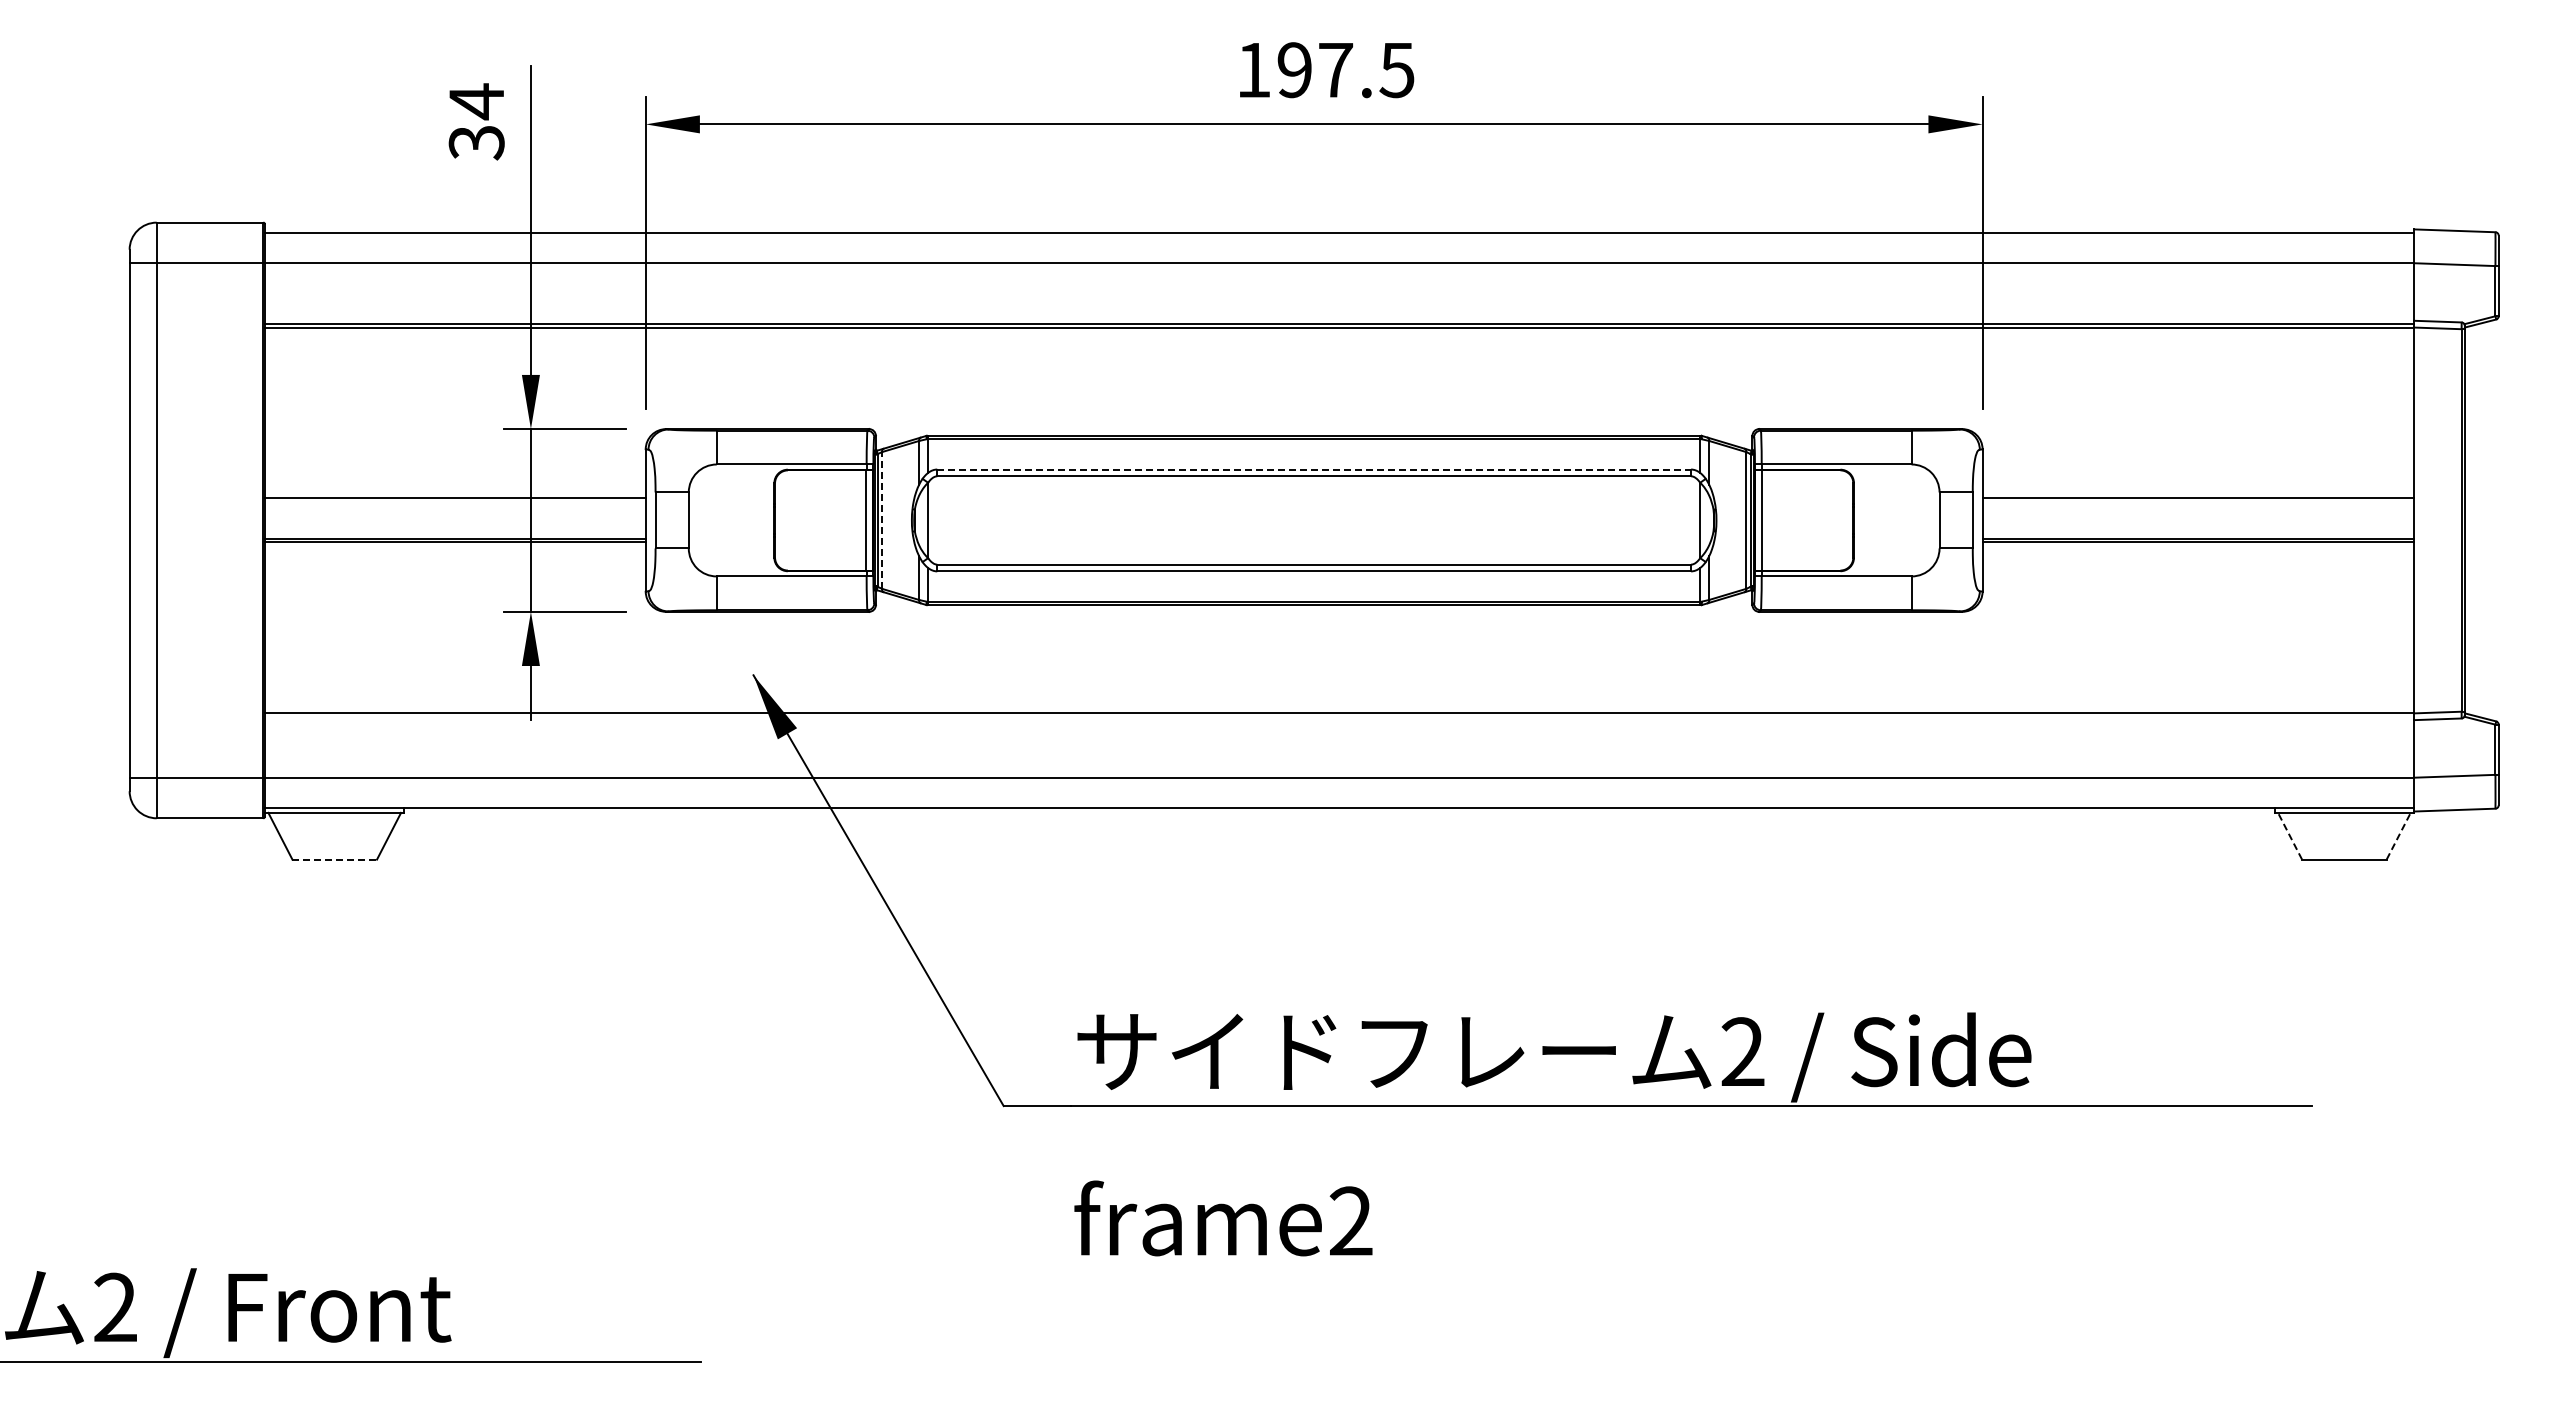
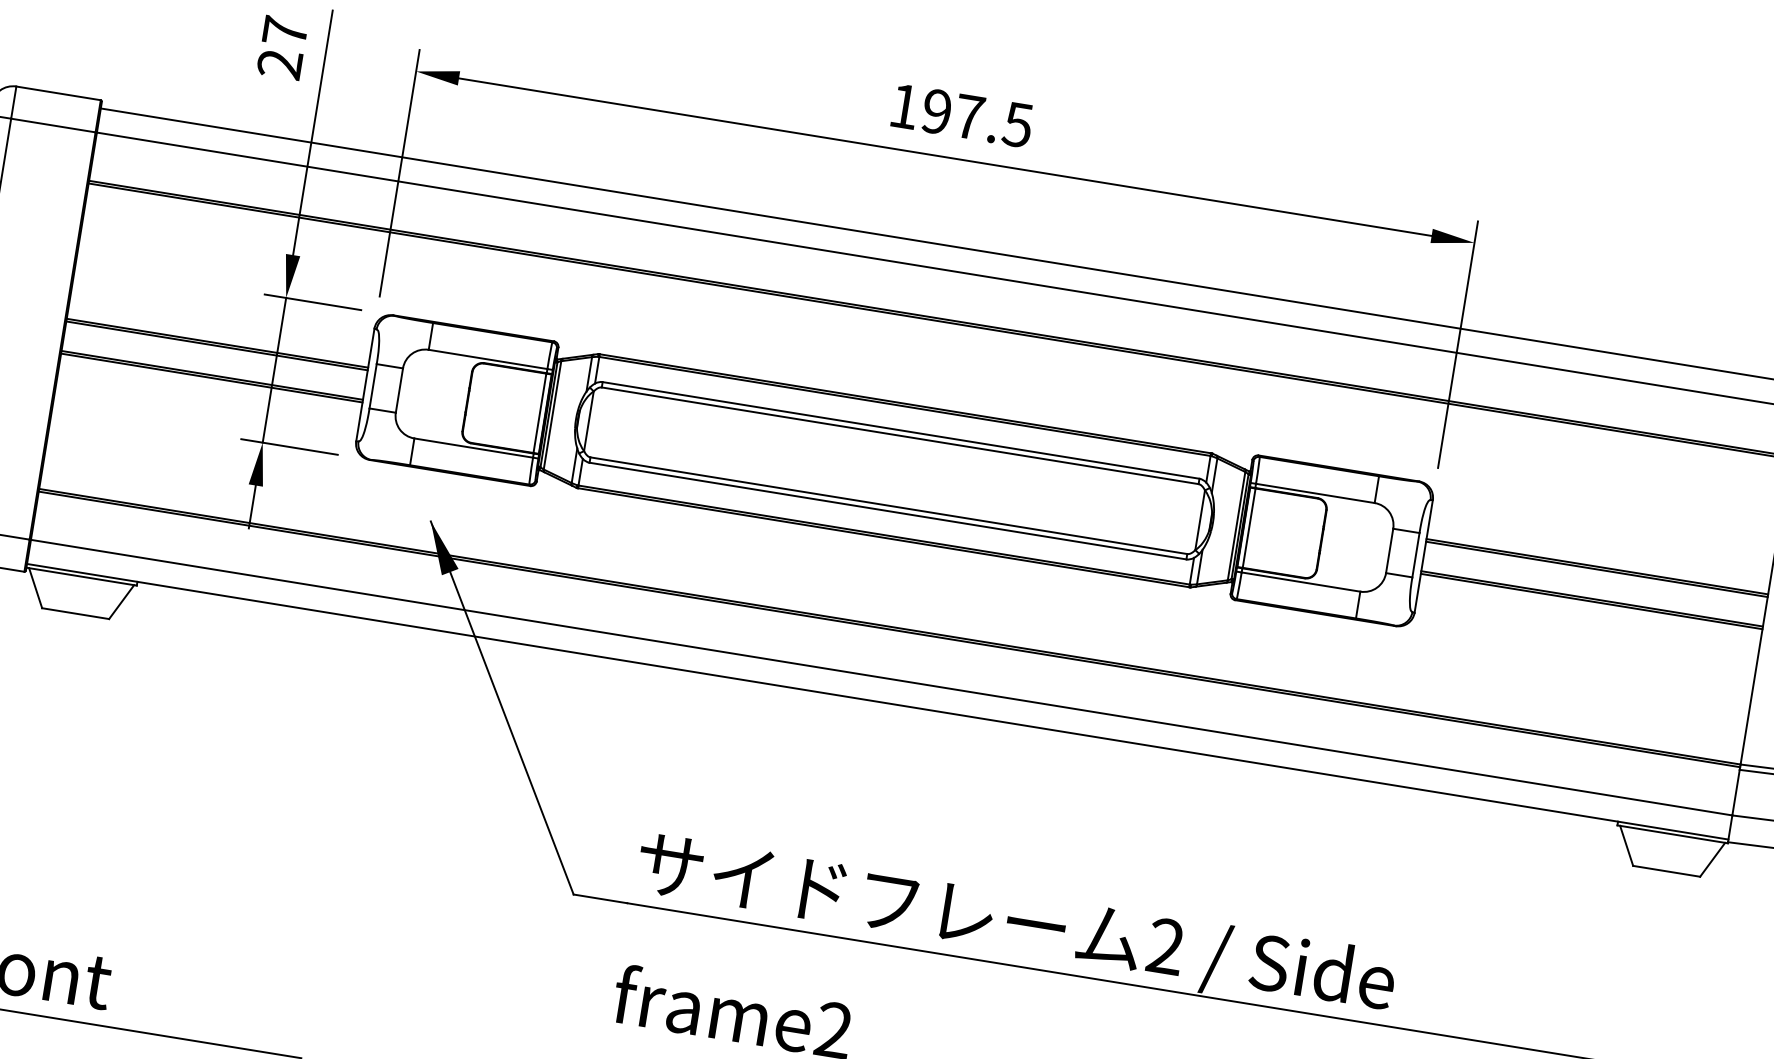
text: (476, 121) -> (282, 47), 34 -> 27
line: (1314, 469) -> (901, 430), dashed -> solid
line: (455, 501) -> (217, 345), added
line: (2198, 501) -> (1597, 569), added
line: (882, 519) -> (552, 414), dashed -> solid
line: (1339, 716) -> (889, 629), added
line: (2289, 835) -> (1626, 845), dashed -> solid
line: (2398, 835) -> (1712, 859), dashed -> solid
line: (335, 859) -> (76, 613), dashed -> solid

